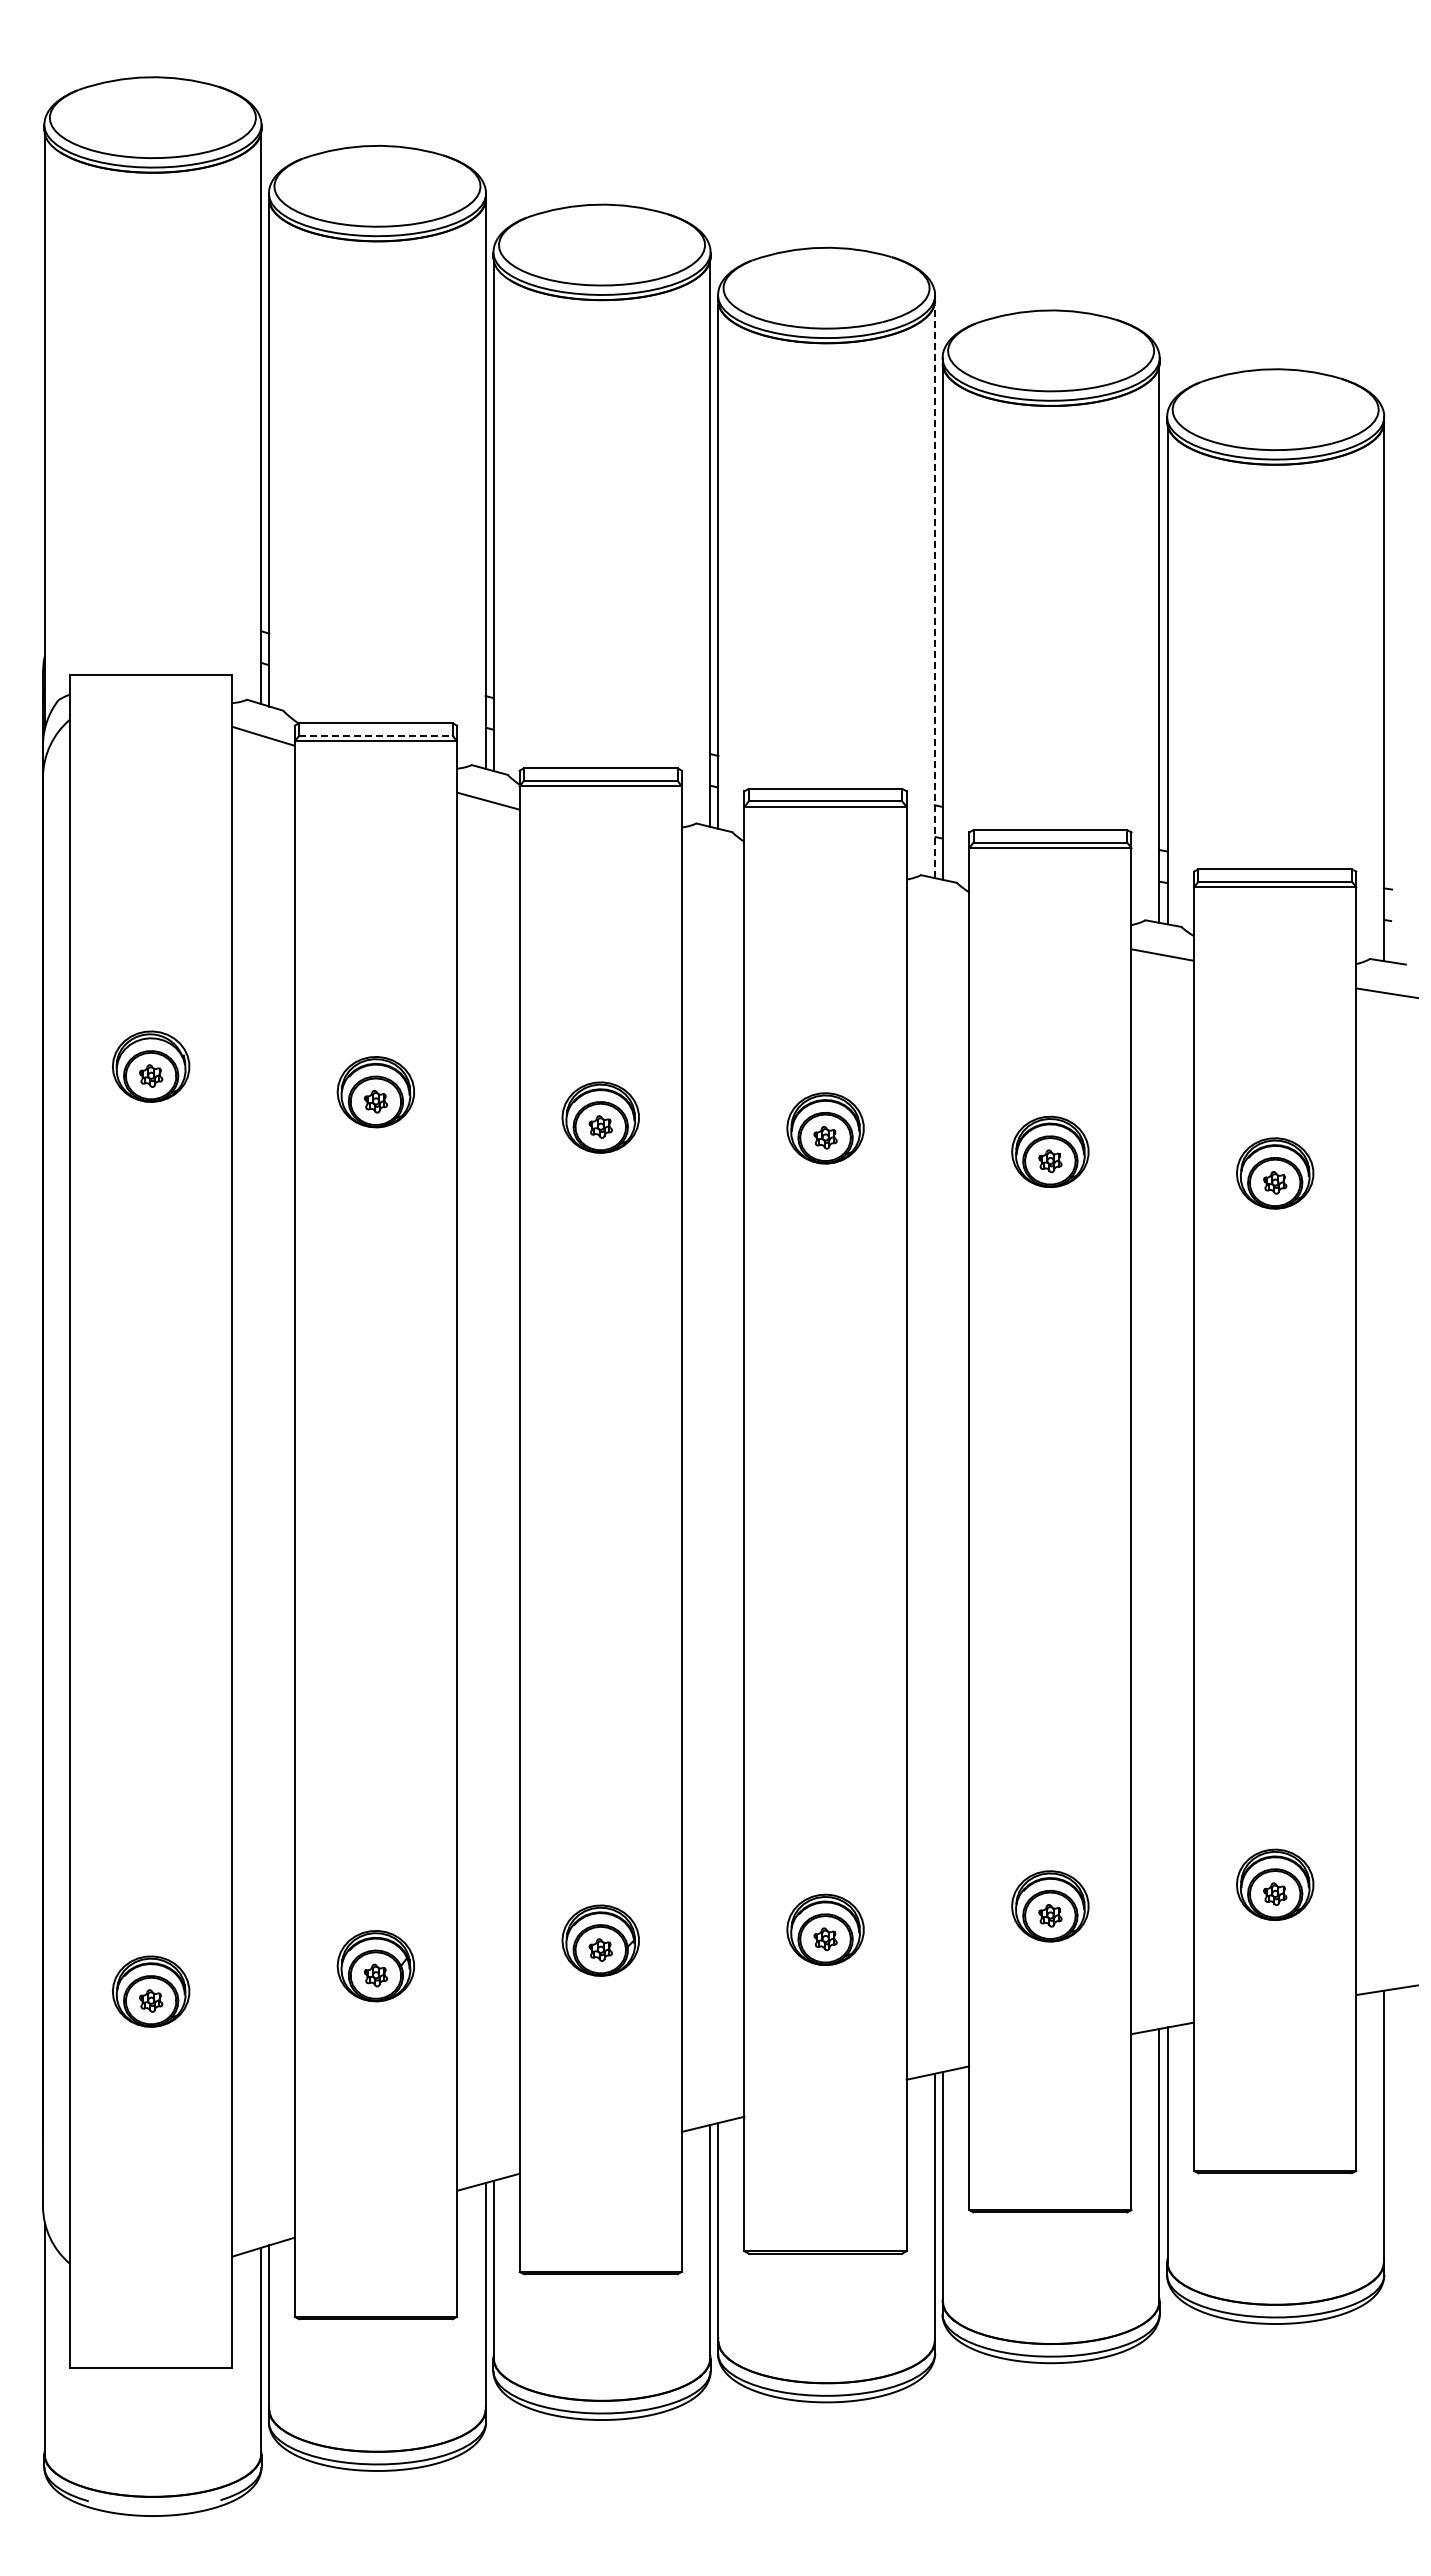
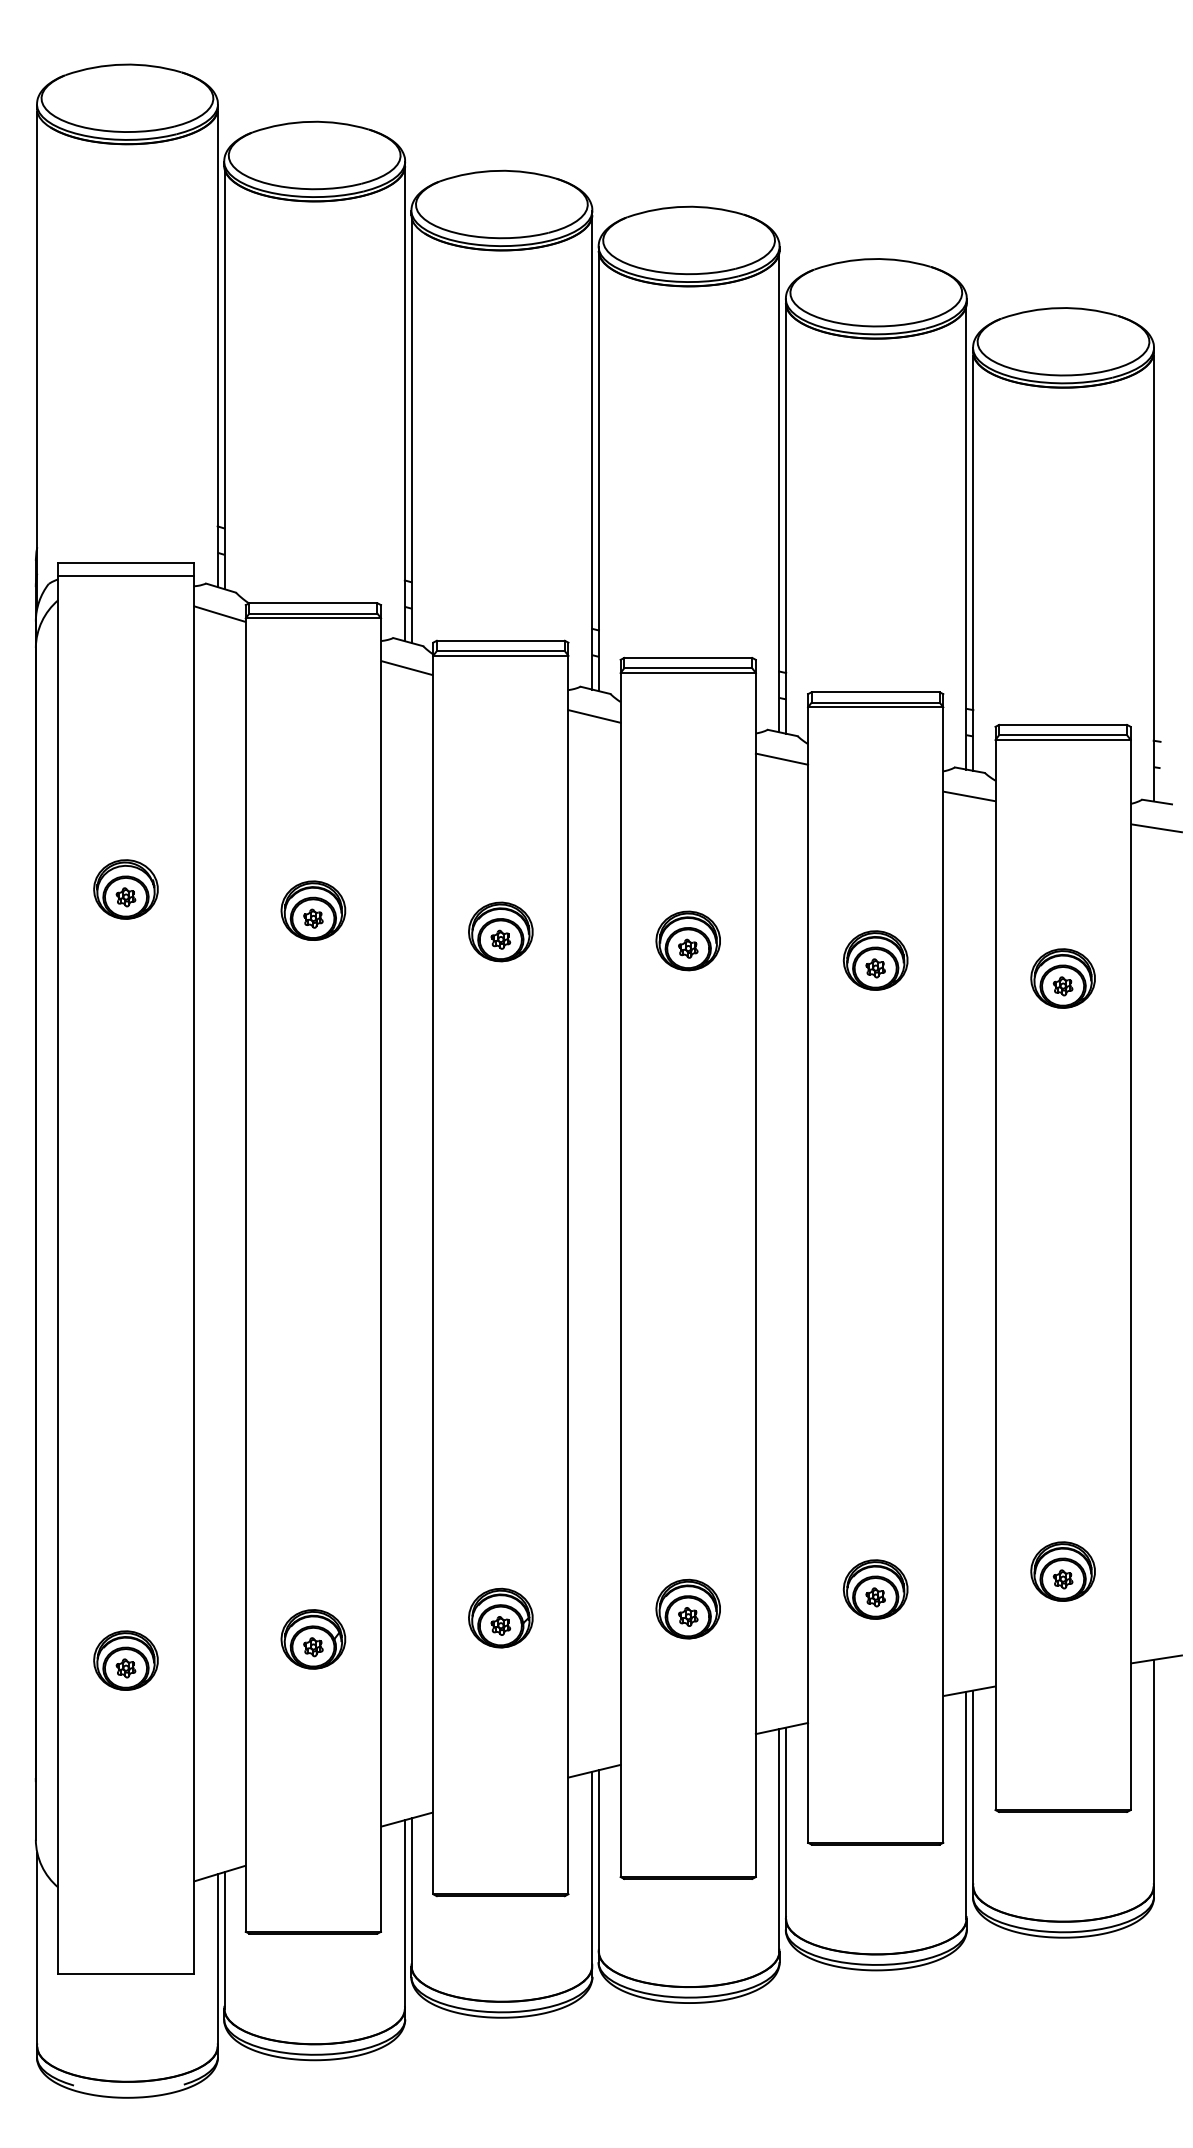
line: (934, 591) -> (779, 493), dashed -> solid
line: (151, 690) -> (126, 575), added
line: (375, 735) -> (313, 613), dashed -> solid
line: (712, 858) -> (593, 715), added
line: (937, 910) -> (781, 759), added

